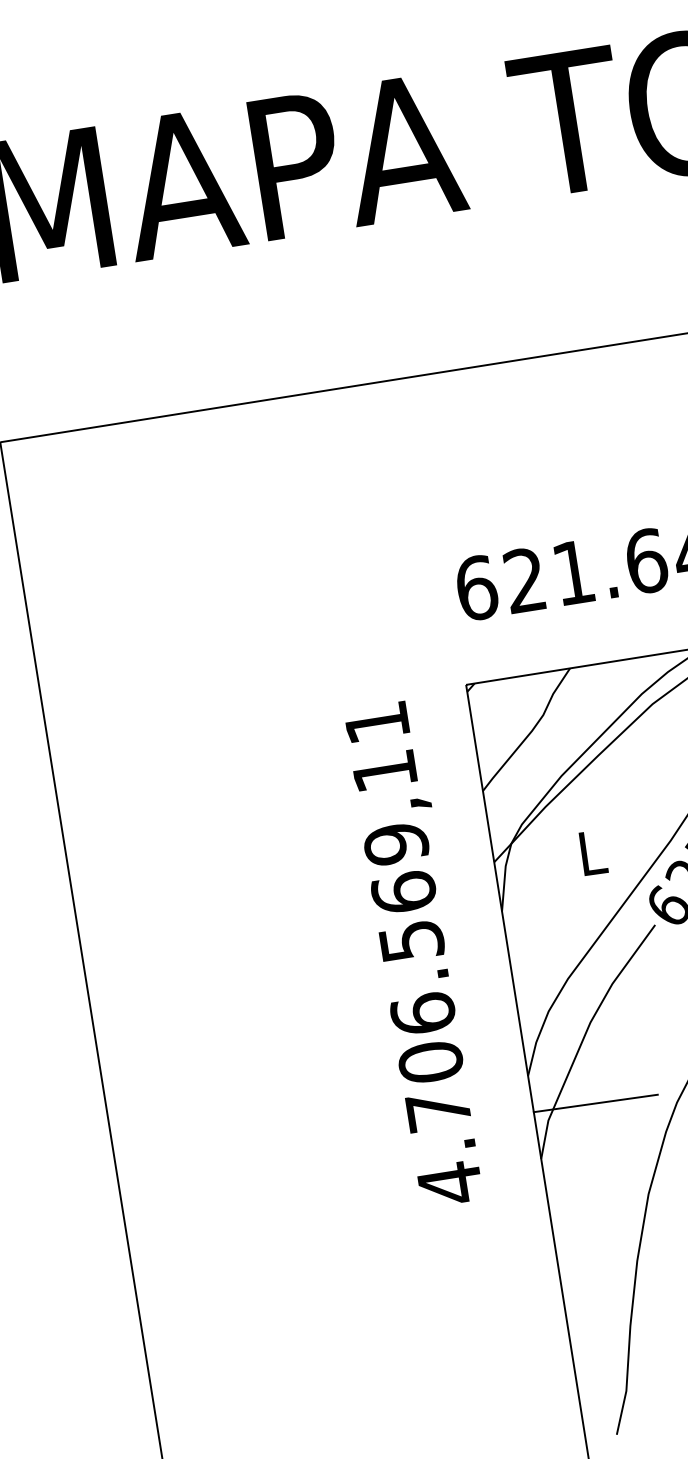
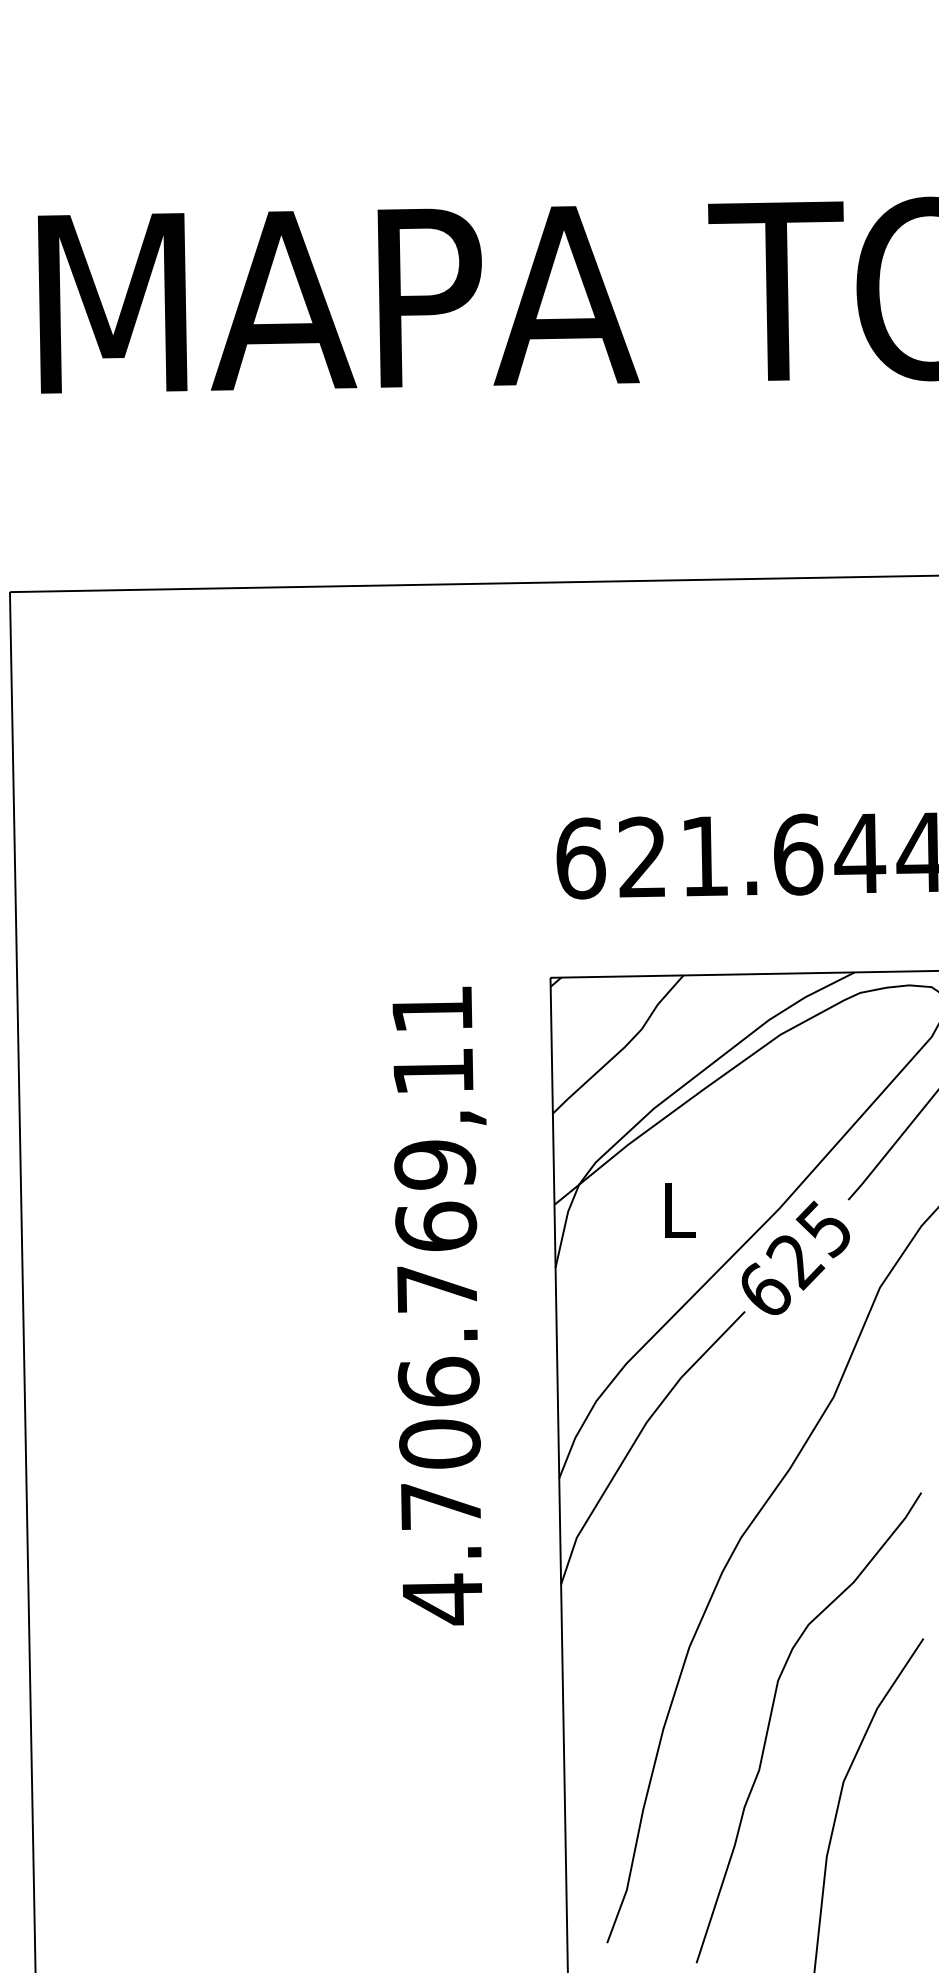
text: (411, 941) -> (437, 1289), 4.706.569,11 -> 4.706.769,11
line: (596, 1103) -> (639, 1524), removed

